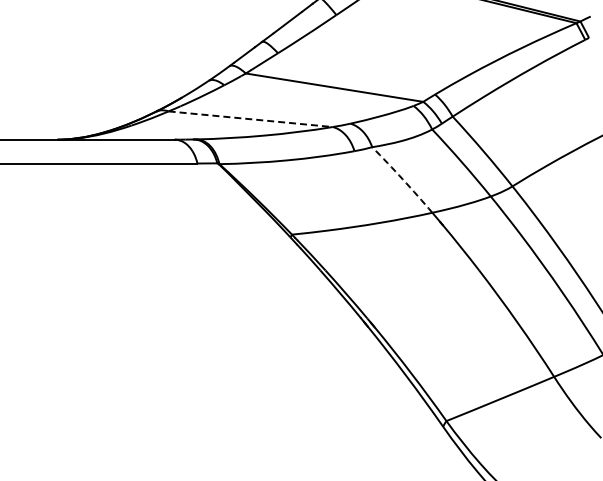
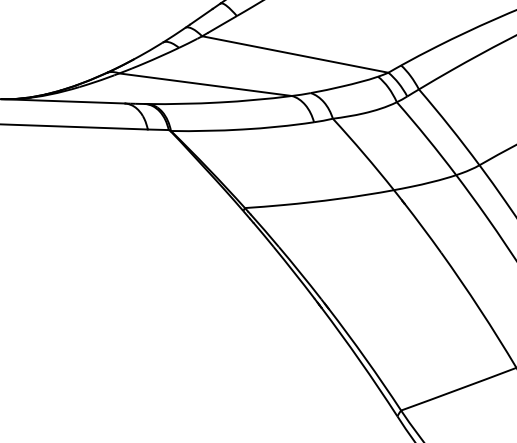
line: (251, 119) -> (206, 85), dashed -> solid
arc: (402, 179) -> (363, 153), dashed -> solid

